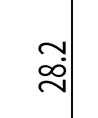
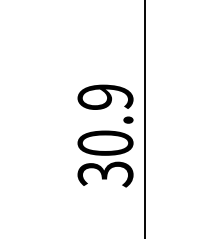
text: (52, 66) -> (106, 134), 28.2 -> 30.9

